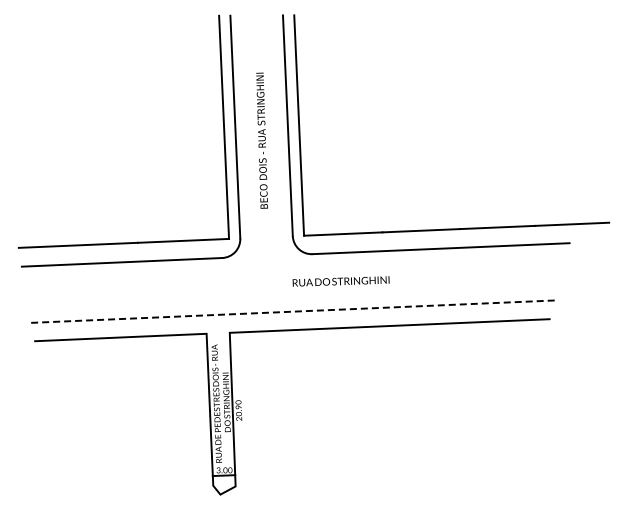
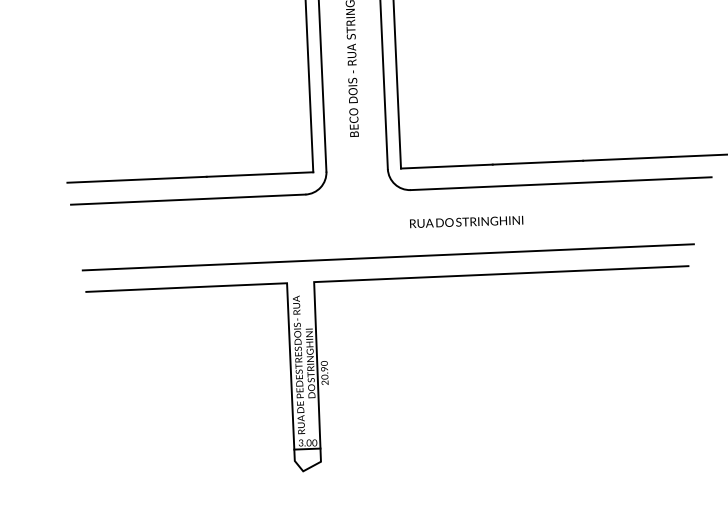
text: (340, 281) -> (465, 222), moved
line: (293, 311) -> (388, 257), dashed -> solid

